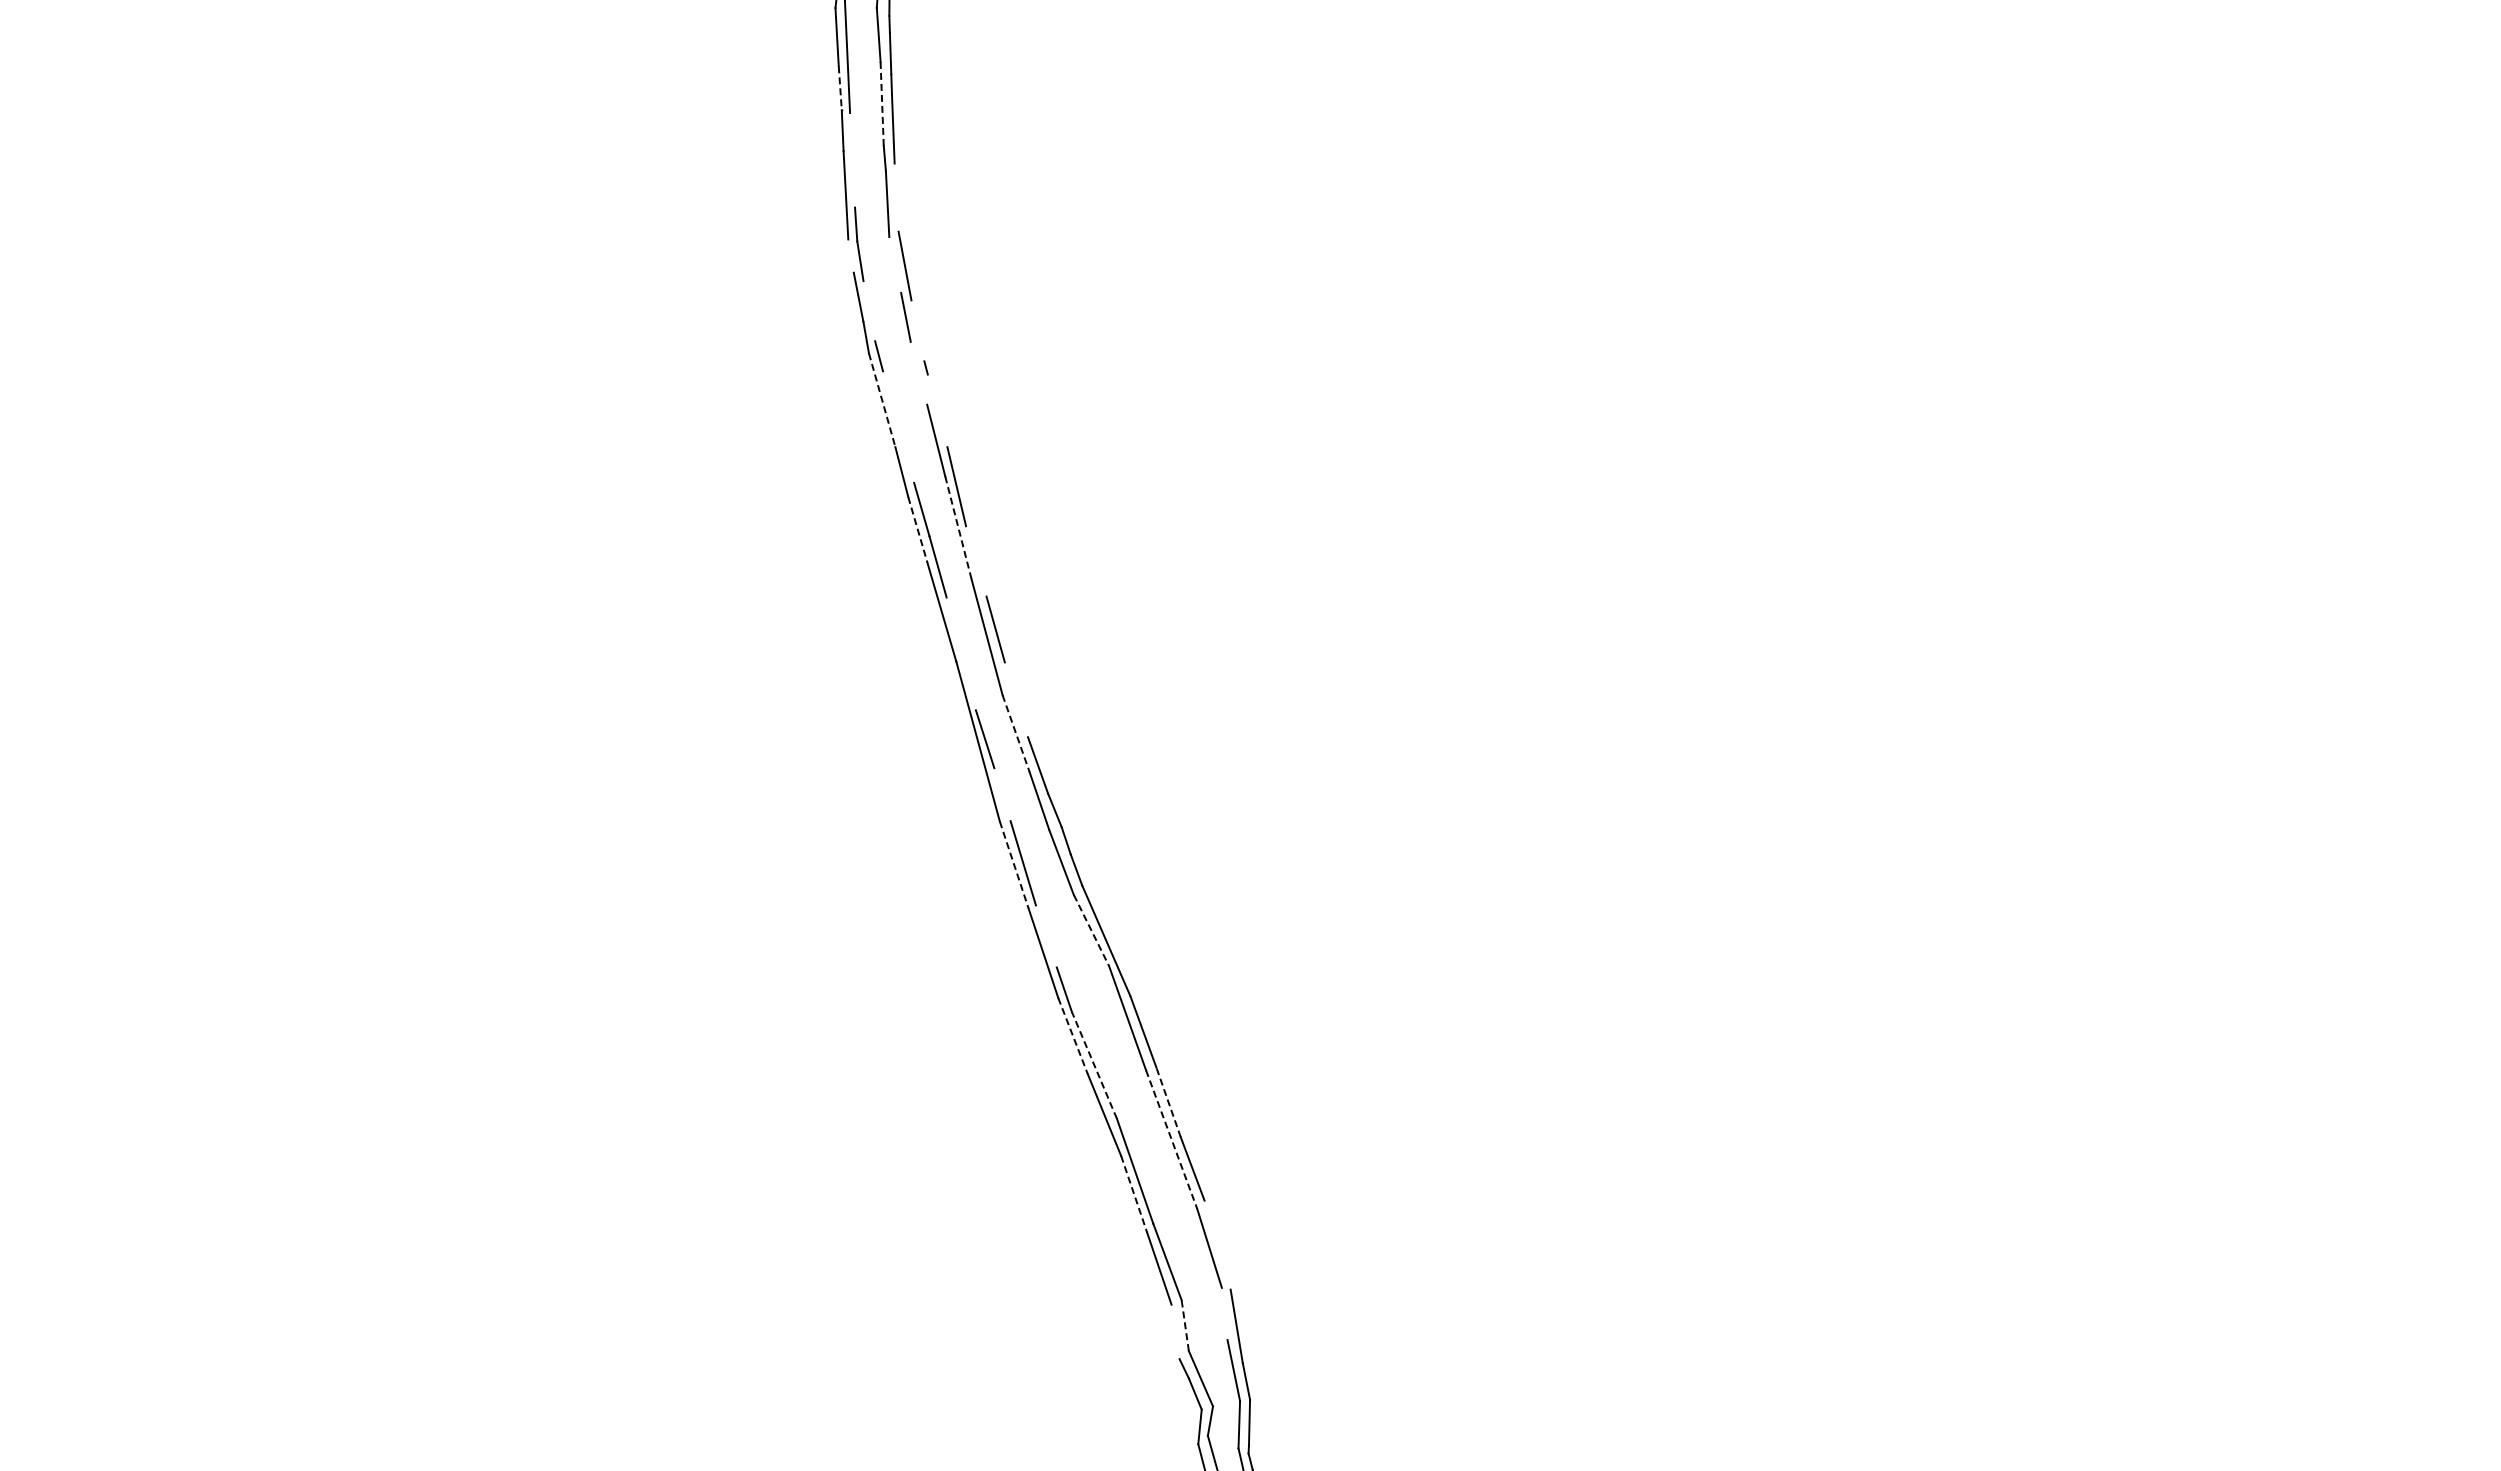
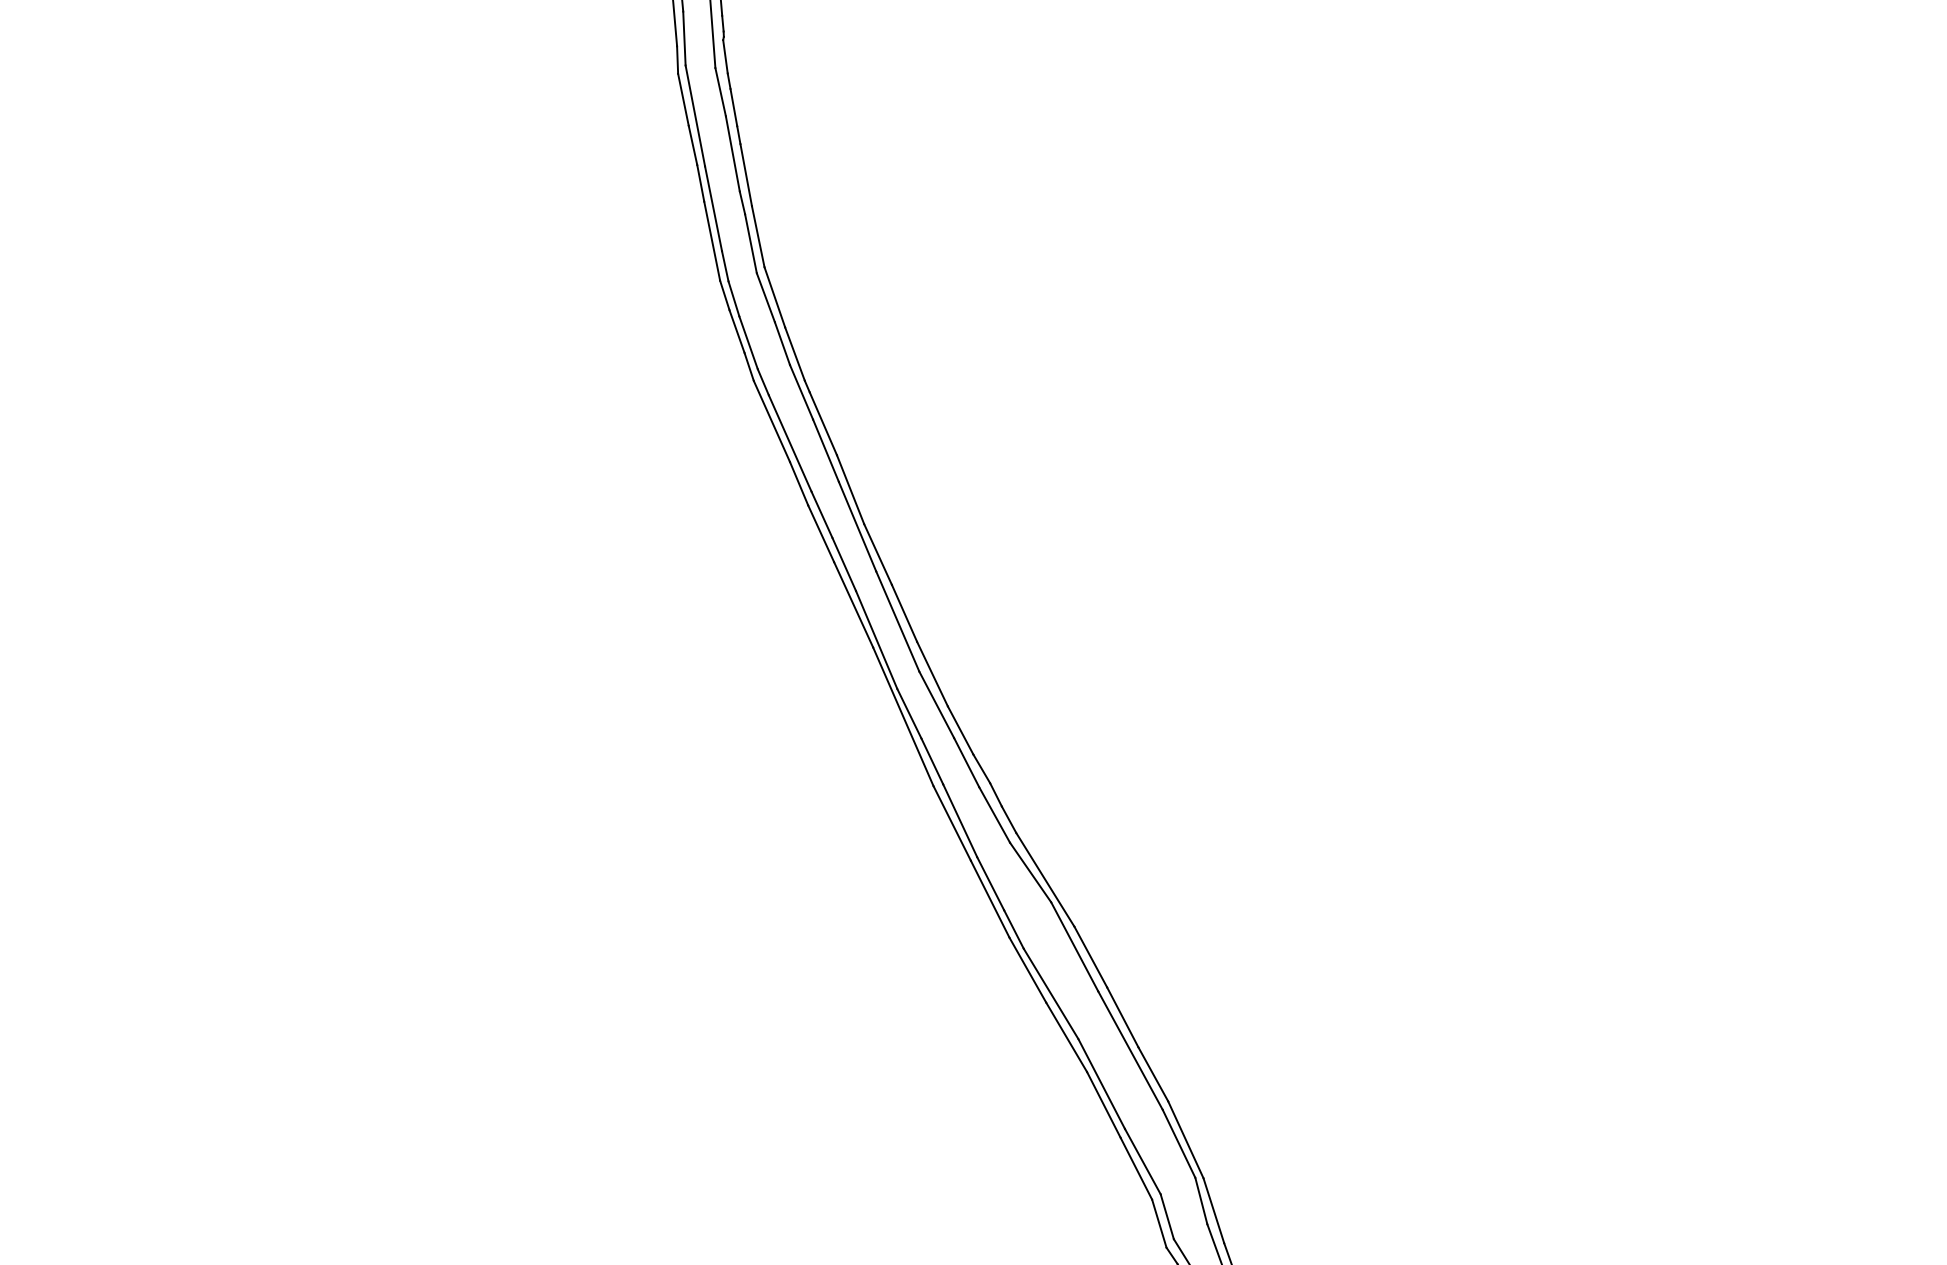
line: (840, 88) -> (693, 145), dashed -> solid
line: (882, 103) -> (733, 153), dashed -> solid
line: (852, 160) -> (713, 208), added
line: (896, 197) -> (758, 236), added
line: (850, 255) -> (724, 294), added
line: (895, 265) -> (766, 298), added
line: (869, 311) -> (748, 343), added
line: (917, 330) -> (794, 353), added
line: (918, 372) -> (801, 391), added
line: (882, 400) -> (772, 421), dashed -> solid
line: (937, 410) -> (823, 423), added
line: (898, 426) -> (790, 442), added
line: (958, 528) -> (857, 527), dashed -> solid
line: (918, 530) -> (821, 534), dashed -> solid
line: (976, 561) -> (878, 554), added
line: (960, 653) -> (875, 639), added
line: (1015, 699) -> (931, 673), added
line: (1016, 734) -> (937, 705), dashed -> solid
line: (1002, 794) -> (932, 761), added
line: (1014, 864) -> (952, 823), dashed -> solid
line: (1091, 930) -> (1030, 872), dashed -> solid
line: (1045, 936) -> (989, 883), added
line: (1073, 1036) -> (1028, 970), dashed -> solid
line: (1094, 1065) -> (1051, 993), dashed -> solid
line: (1168, 1101) -> (1122, 1016), dashed -> solid
line: (1171, 1139) -> (1130, 1050), dashed -> solid
line: (1134, 1194) -> (1104, 1105), dashed -> solid
line: (1217, 1244) -> (1185, 1139), added
line: (1224, 1313) -> (1201, 1200), added
line: (1185, 1325) -> (1167, 1216), dashed -> solid
line: (1175, 1331) -> (1159, 1223), added

